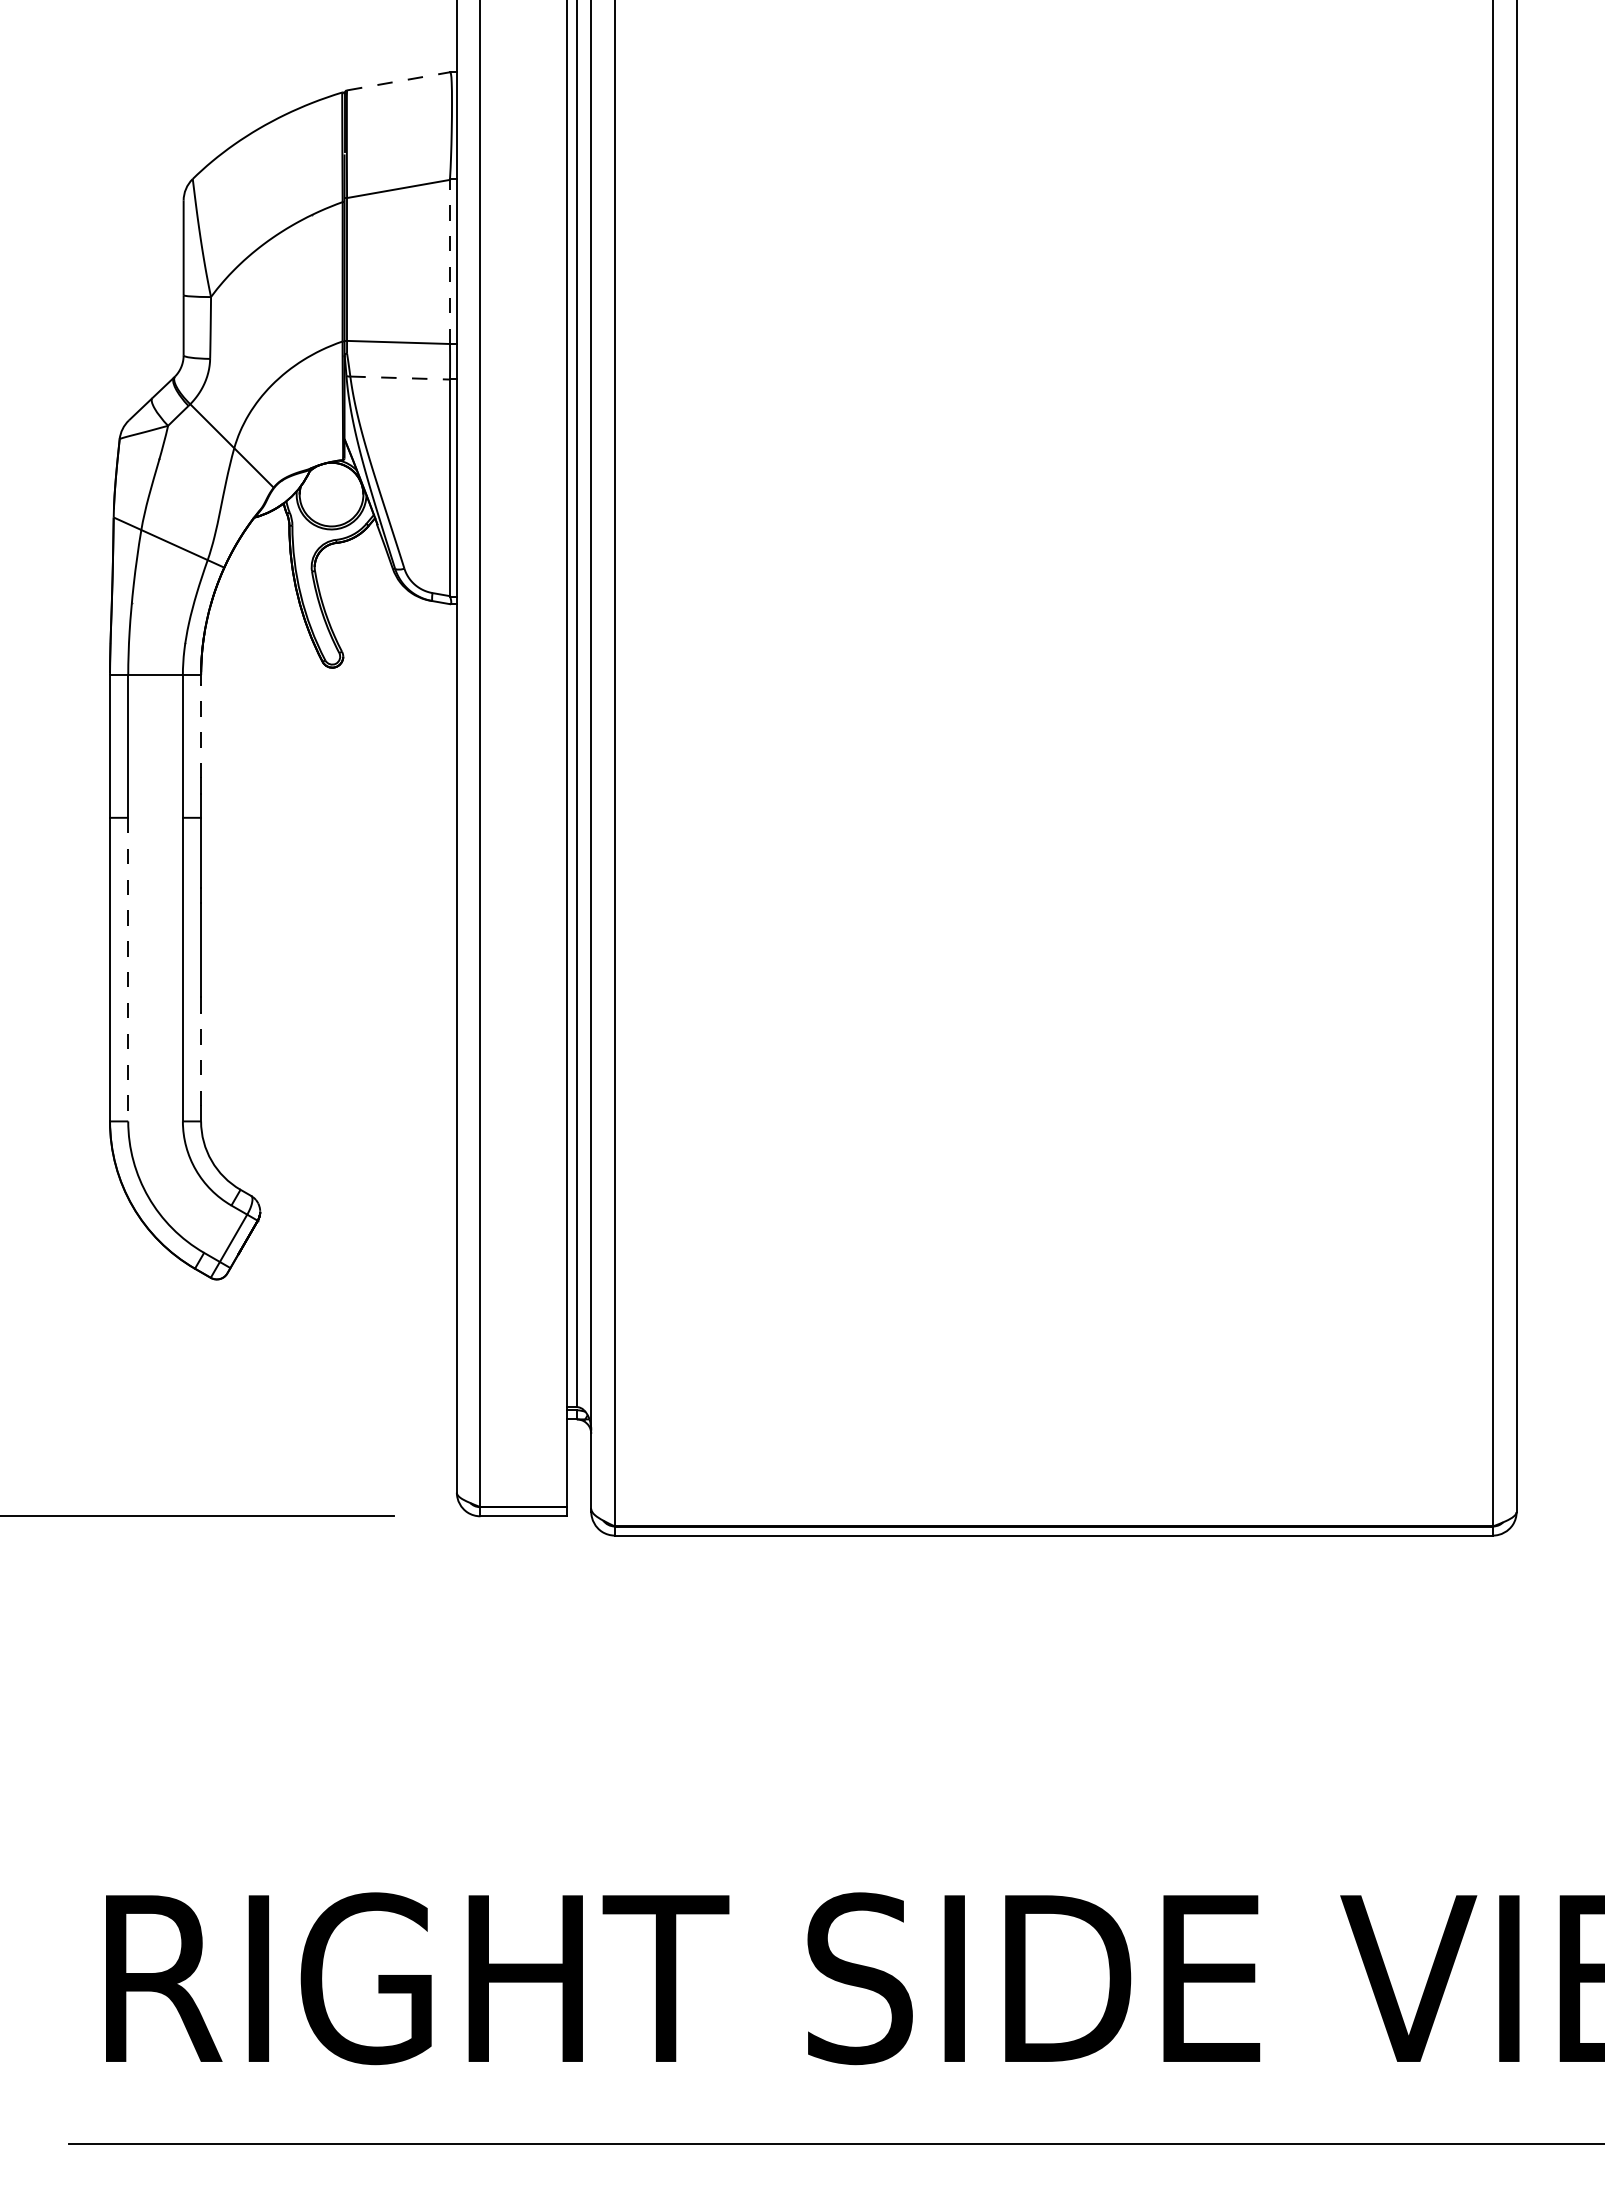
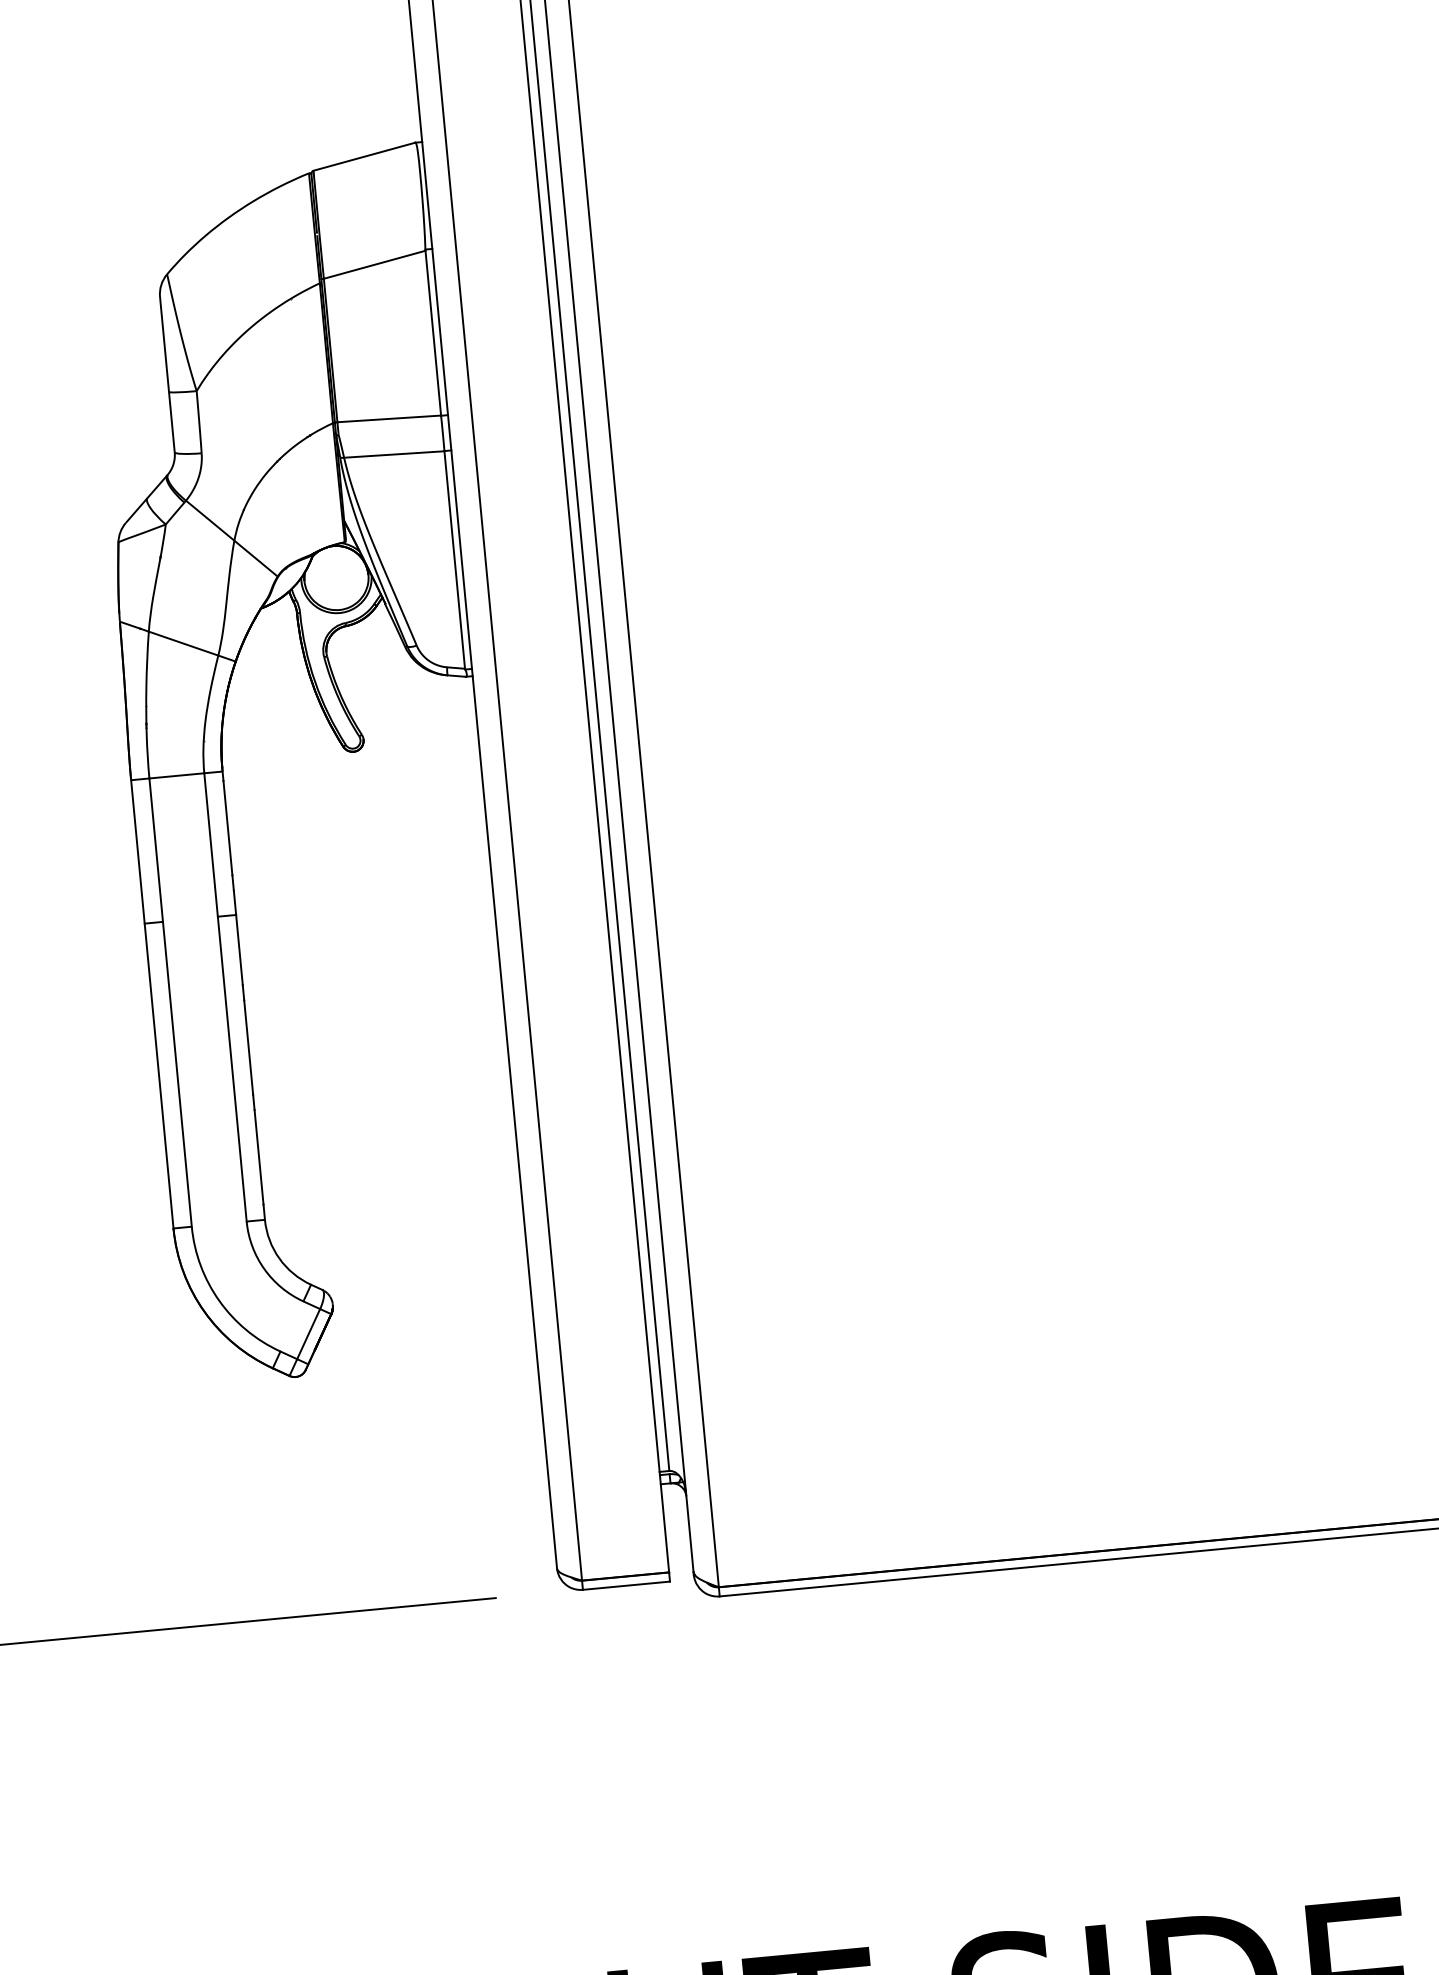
line: (399, 81) -> (365, 156), dashed -> solid
line: (449, 261) -> (432, 332), dashed -> solid
line: (400, 378) -> (394, 454), dashed -> solid
line: (201, 730) -> (228, 827), dashed -> solid
line: (128, 969) -> (177, 1074), dashed -> solid
line: (201, 1058) -> (259, 1156), dashed -> solid

